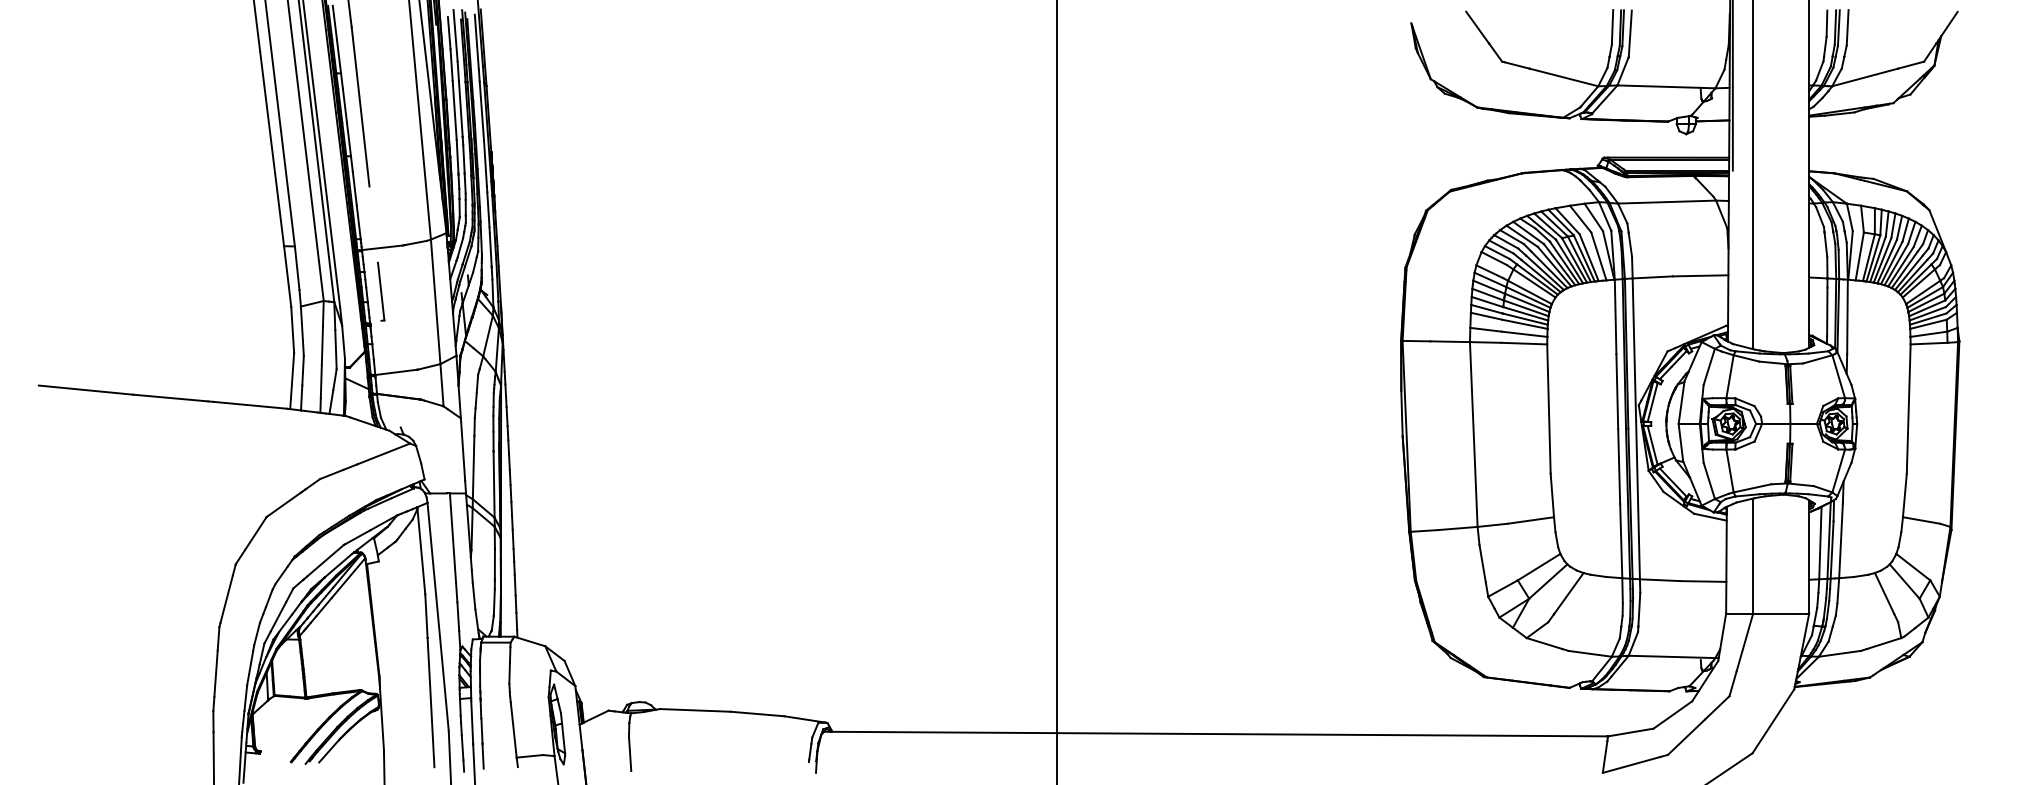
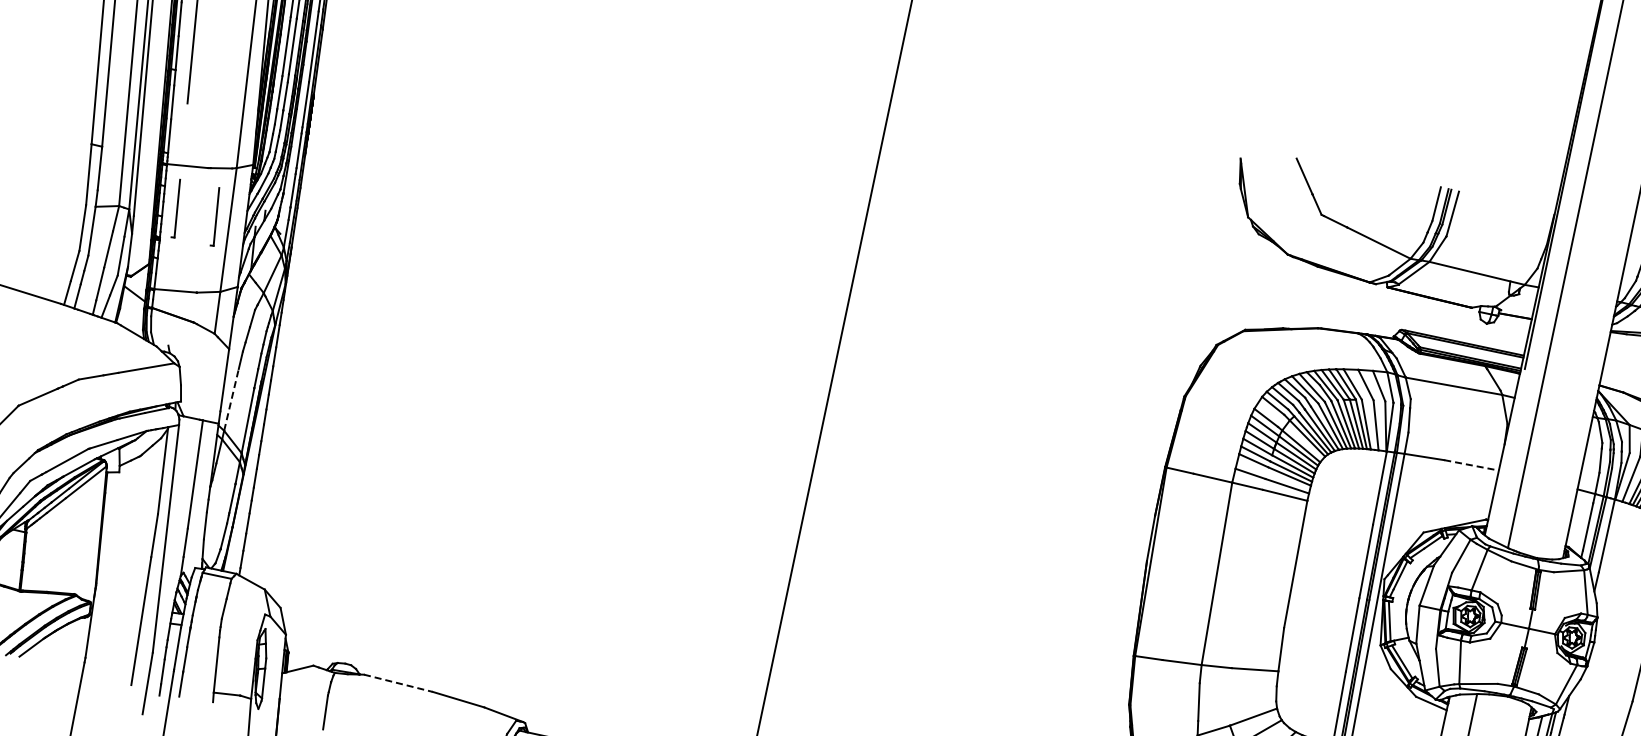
line: (1700, 275) -> (1471, 464), solid -> dashed
part: (421, 291) -> (216, 216), added
line: (473, 467) -> (231, 399), solid -> dashed
line: (695, 710) -> (398, 683), solid -> dashed

